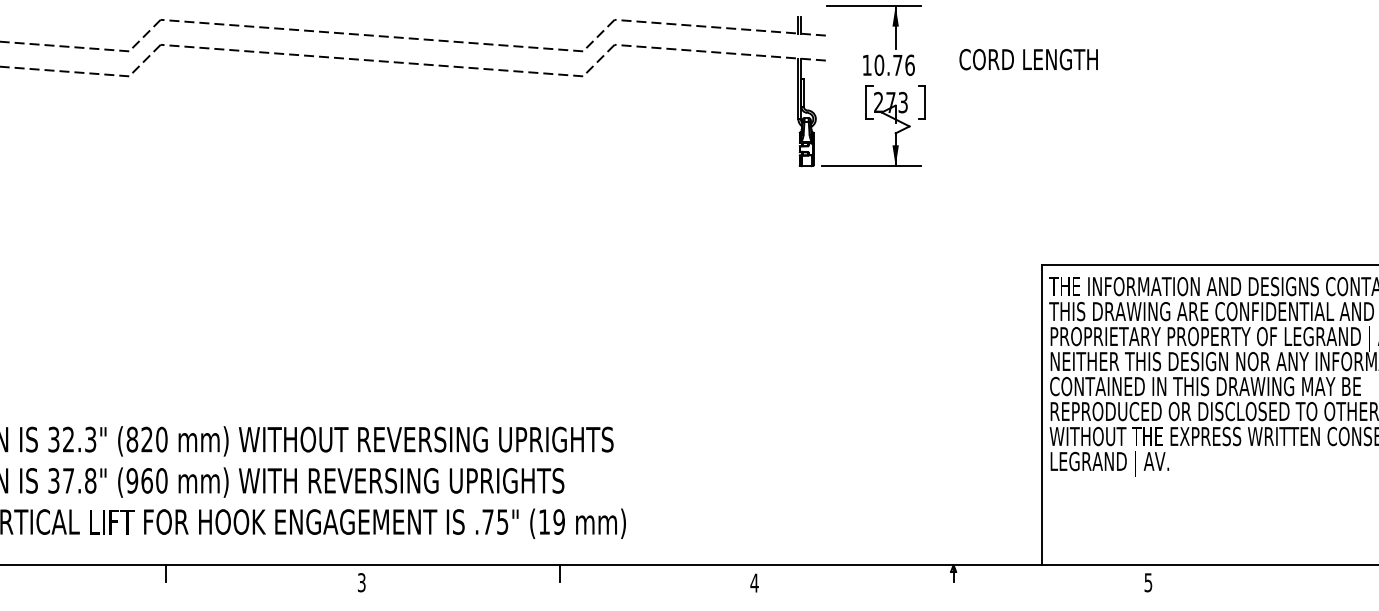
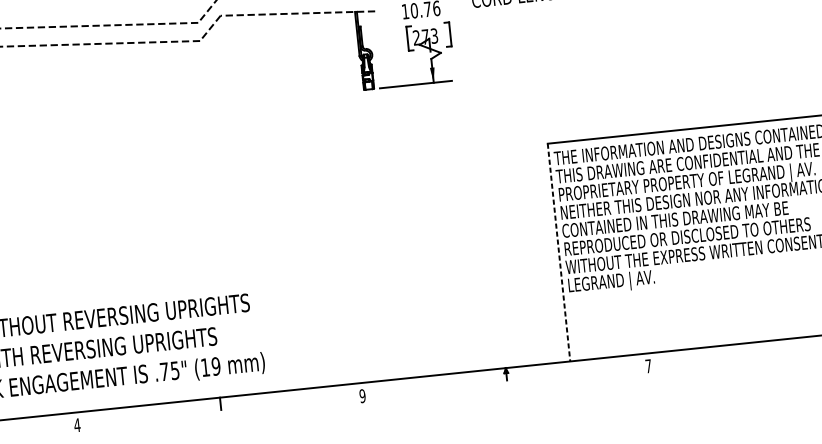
line: (1042, 415) -> (559, 252), solid -> dashed
text: (361, 582) -> (77, 425), 3 -> 4
text: (754, 582) -> (362, 395), 4 -> 9
text: (1148, 582) -> (648, 366), 5 -> 7

